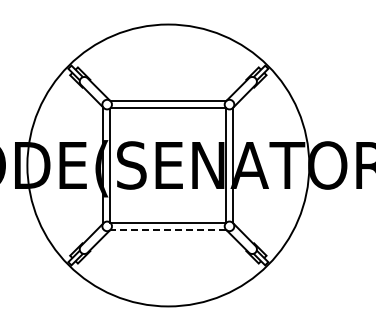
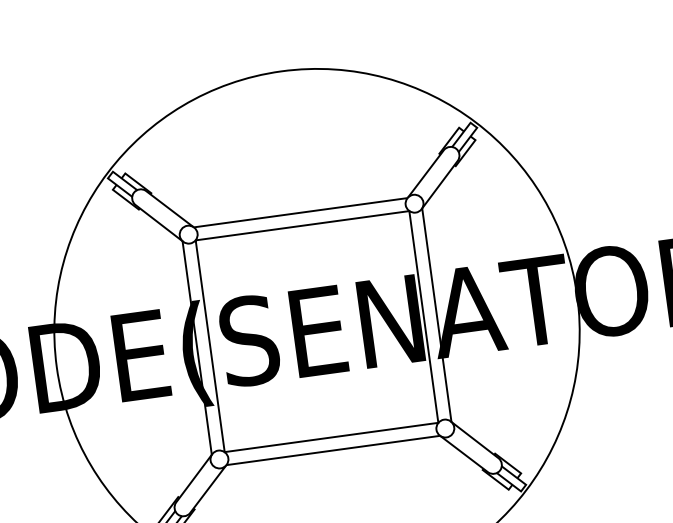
line: (168, 229) -> (333, 449), dashed -> solid

